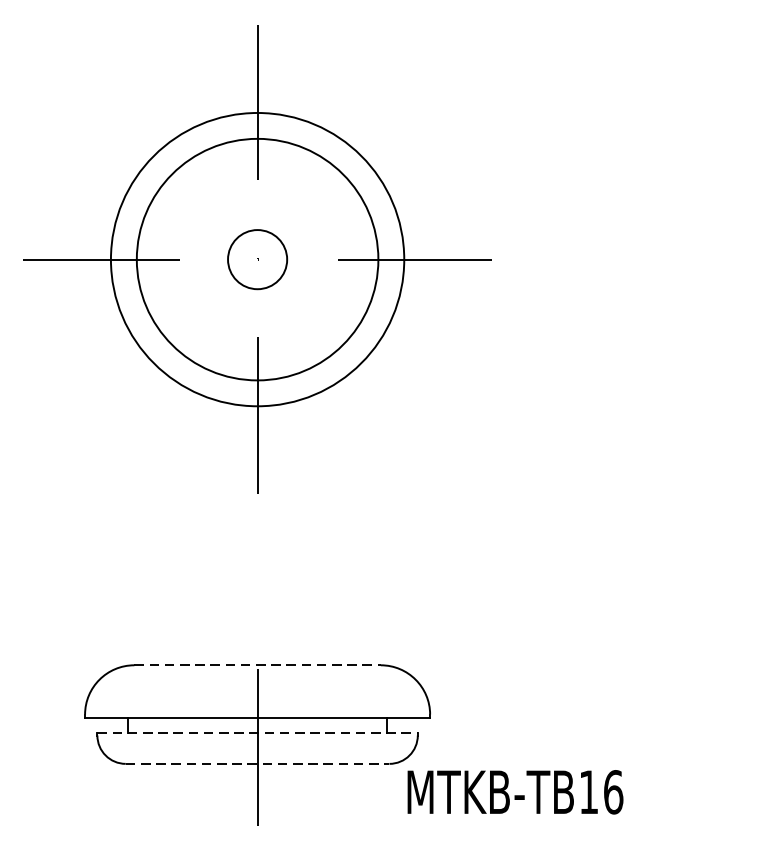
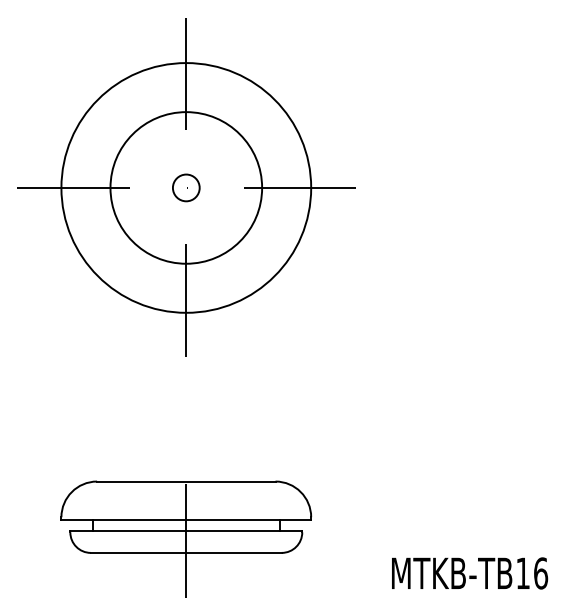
circle: (256, 259) -> (185, 187), size x0.62
circle: (257, 259) -> (186, 187), size x0.71
circle: (257, 259) -> (186, 187), size x1.43
line: (257, 665) -> (186, 481), dashed -> solid
line: (257, 732) -> (186, 530), dashed -> solid
line: (257, 763) -> (186, 552), dashed -> solid
text: (516, 792) -> (470, 573), moved

